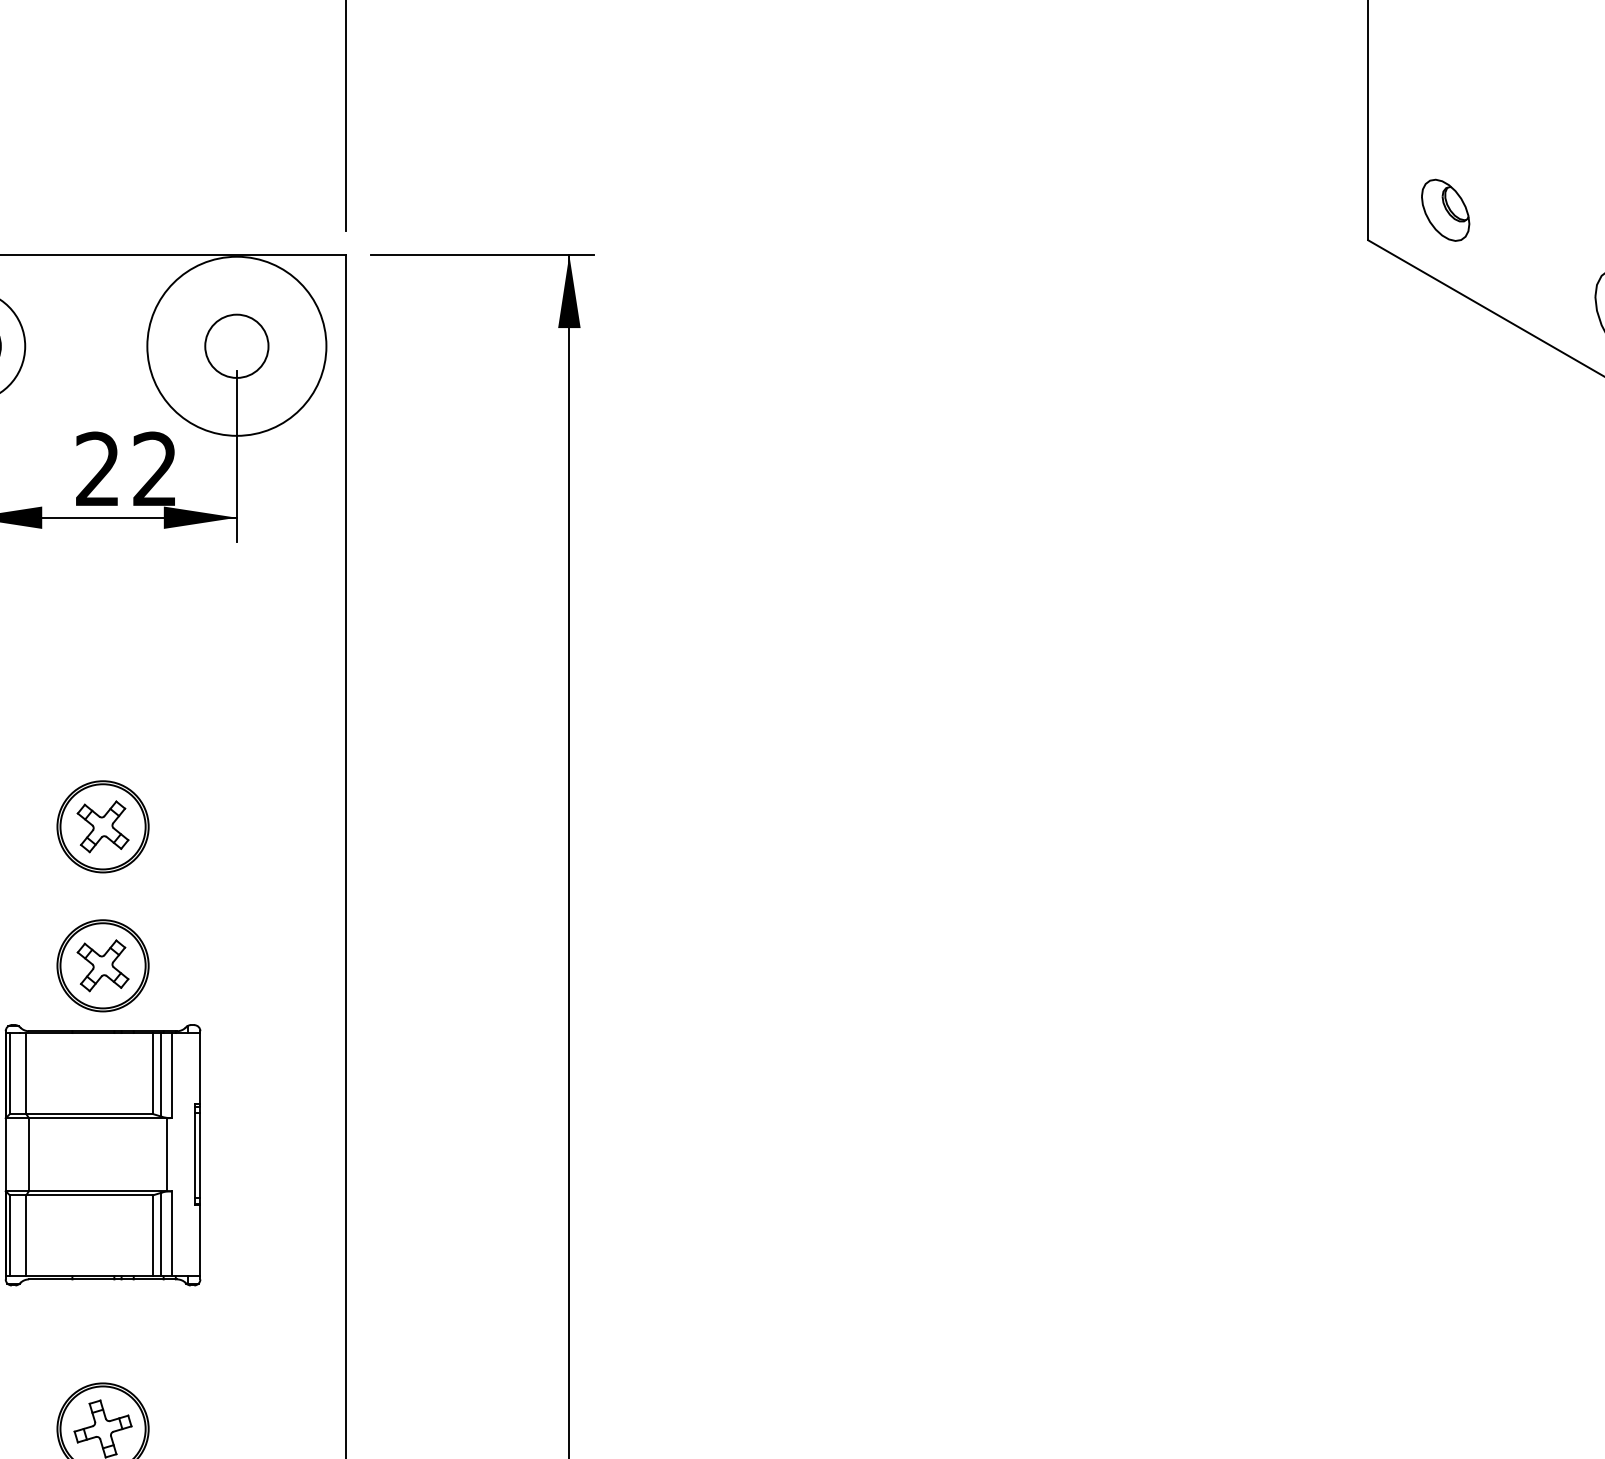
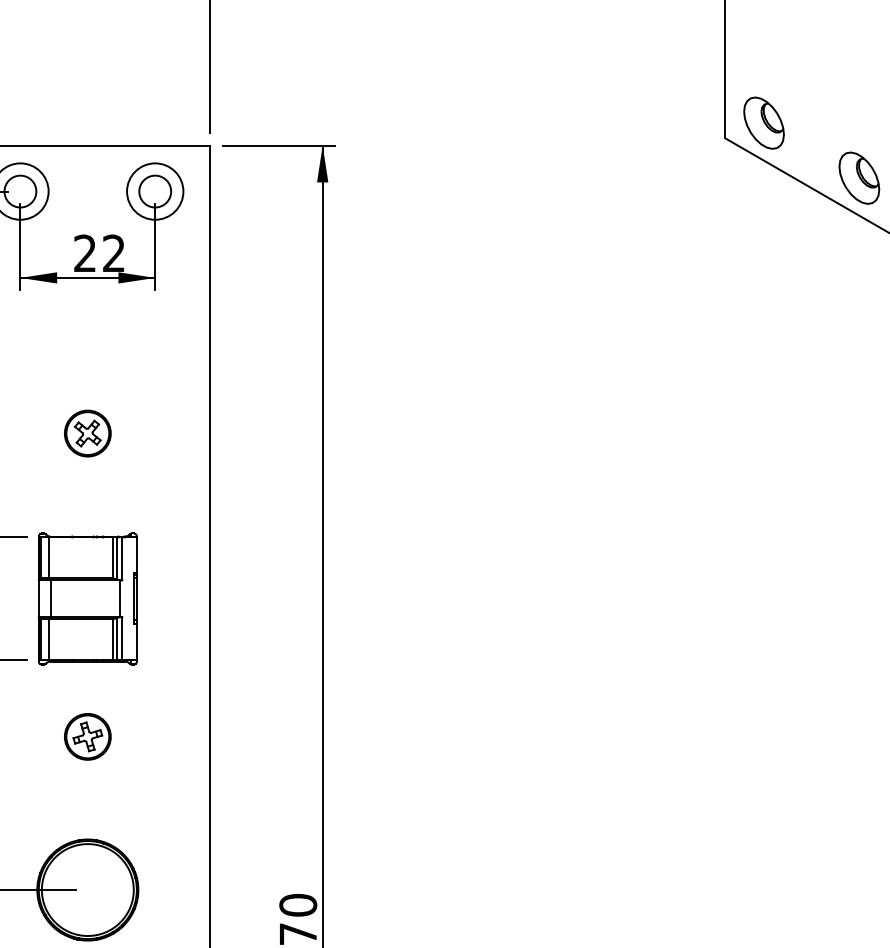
part: (1444, 209) -> (763, 122), size x1.67
circle: (237, 346) -> (155, 191), size x0.62
part: (102, 965) -> (87, 503), removed

